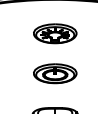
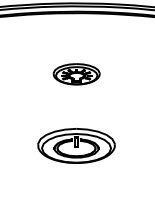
part: (55, 33) -> (76, 73), size x0.6

